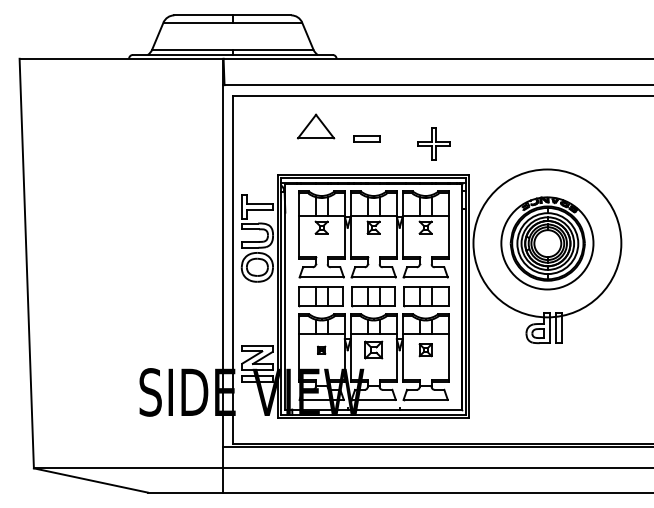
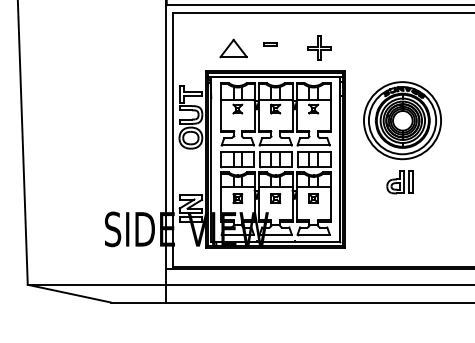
part: (316, 126) -> (234, 48), moved
part: (366, 138) -> (270, 44), size x0.71
circle: (547, 243) -> (402, 120), size x0.71
part: (321, 350) -> (237, 198), size x1.67
part: (373, 350) -> (275, 198), size x0.71

